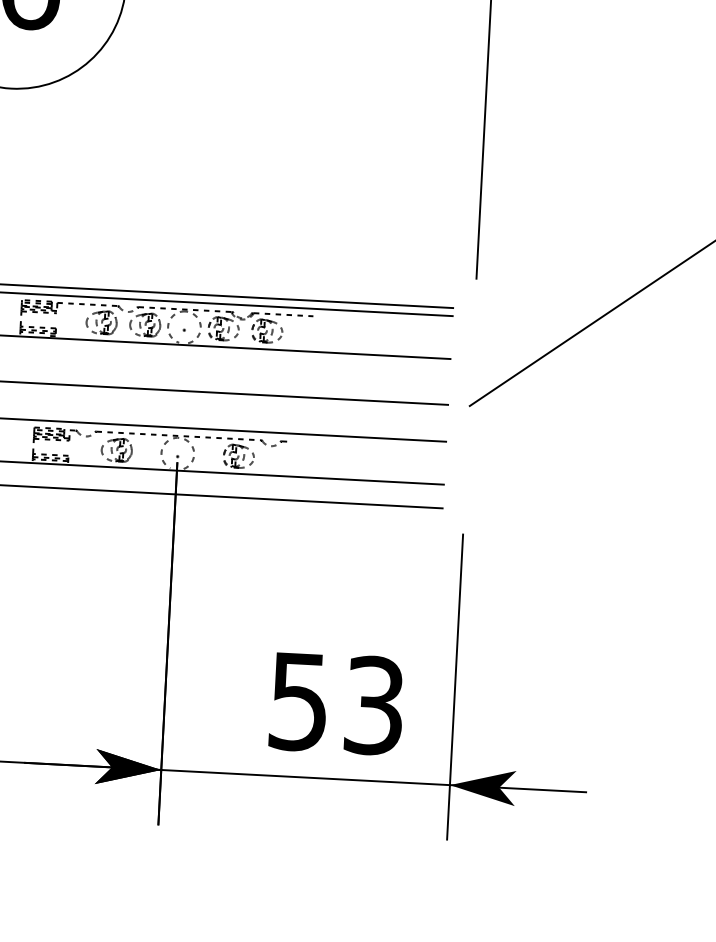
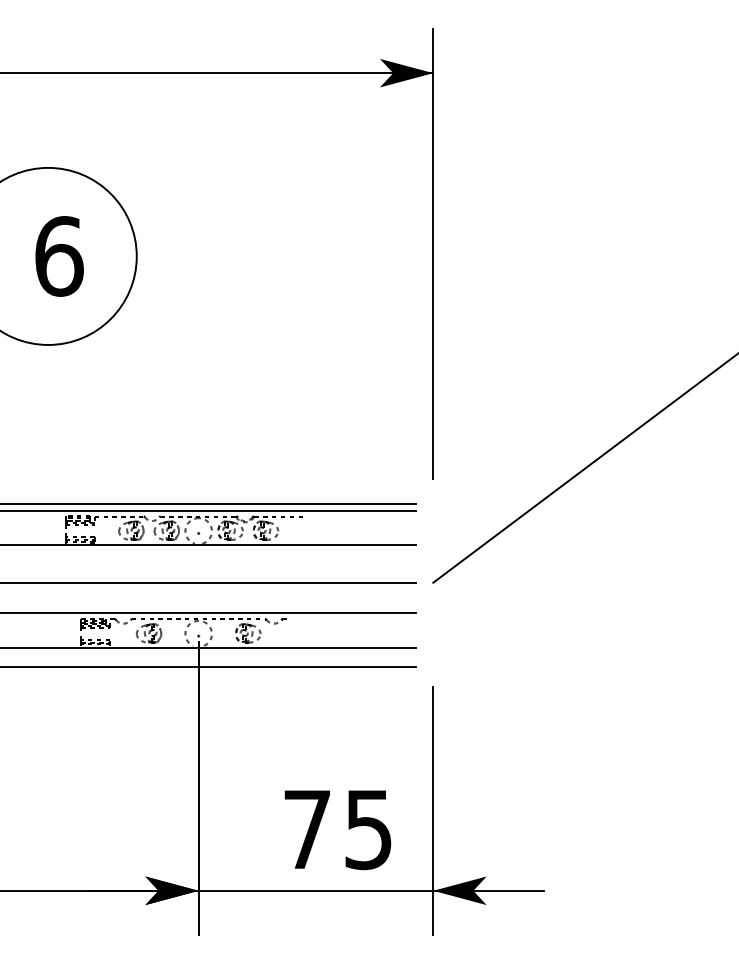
text: (336, 703) -> (337, 829), 53 -> 75

